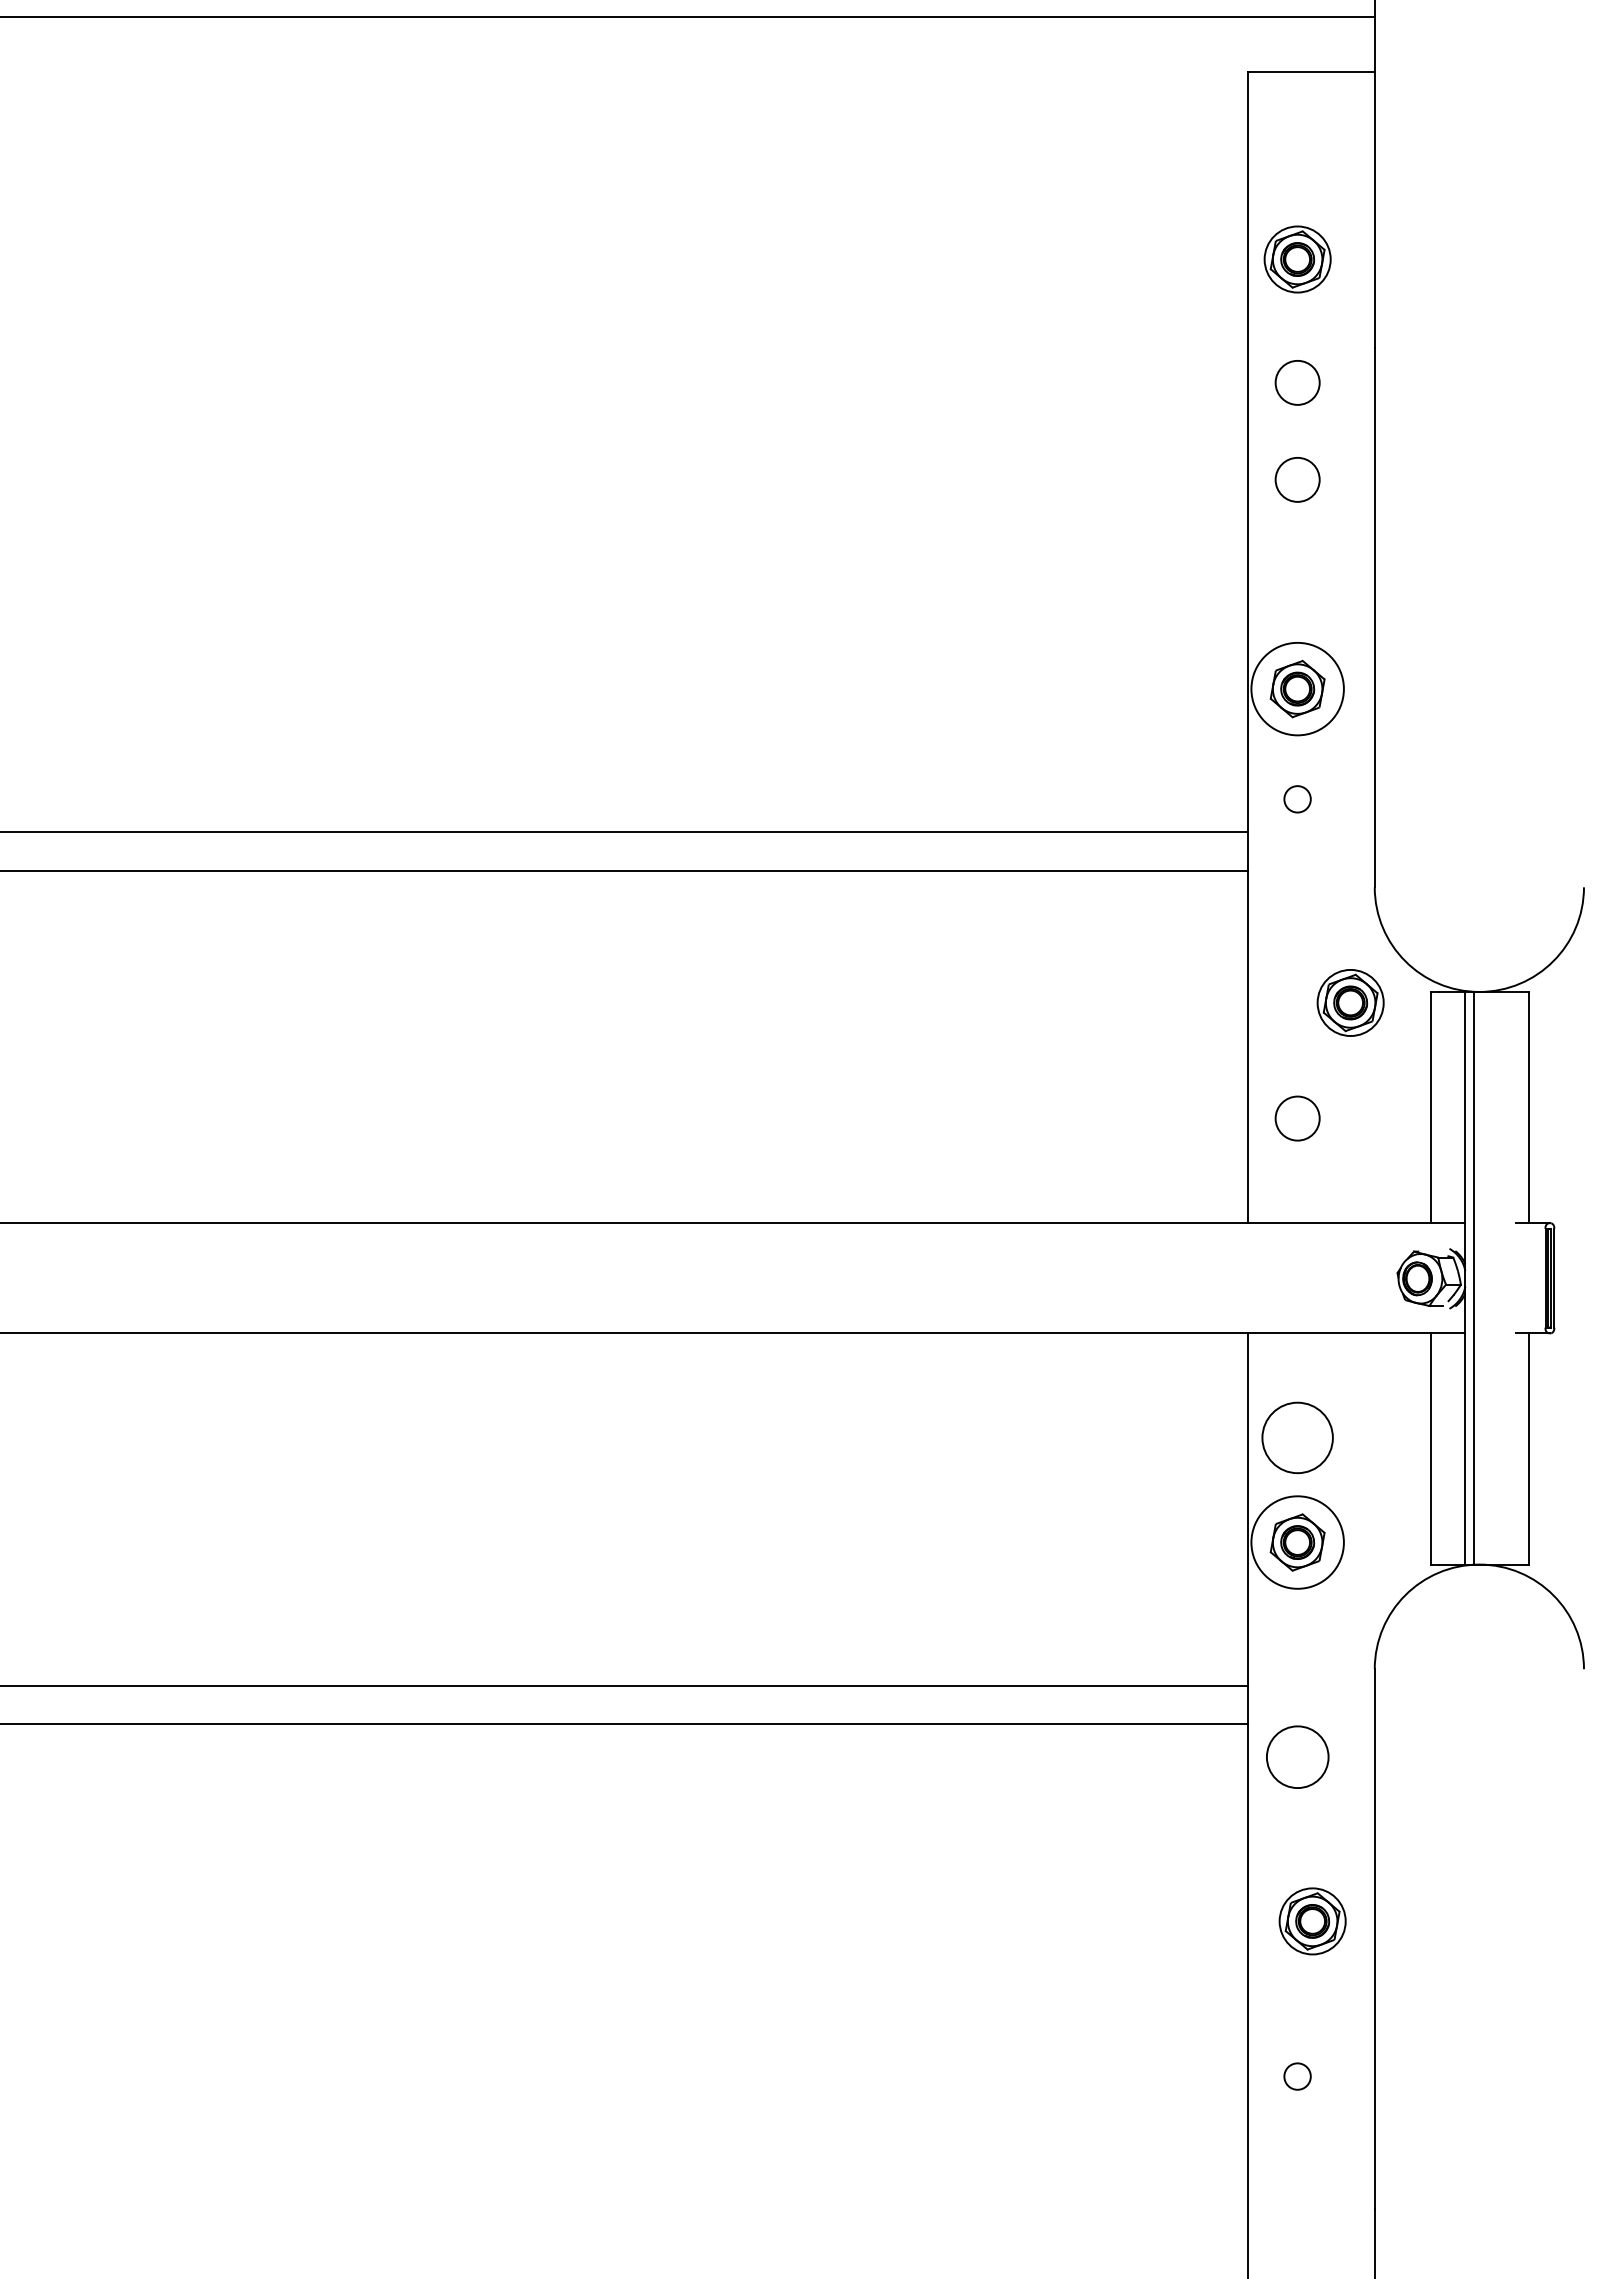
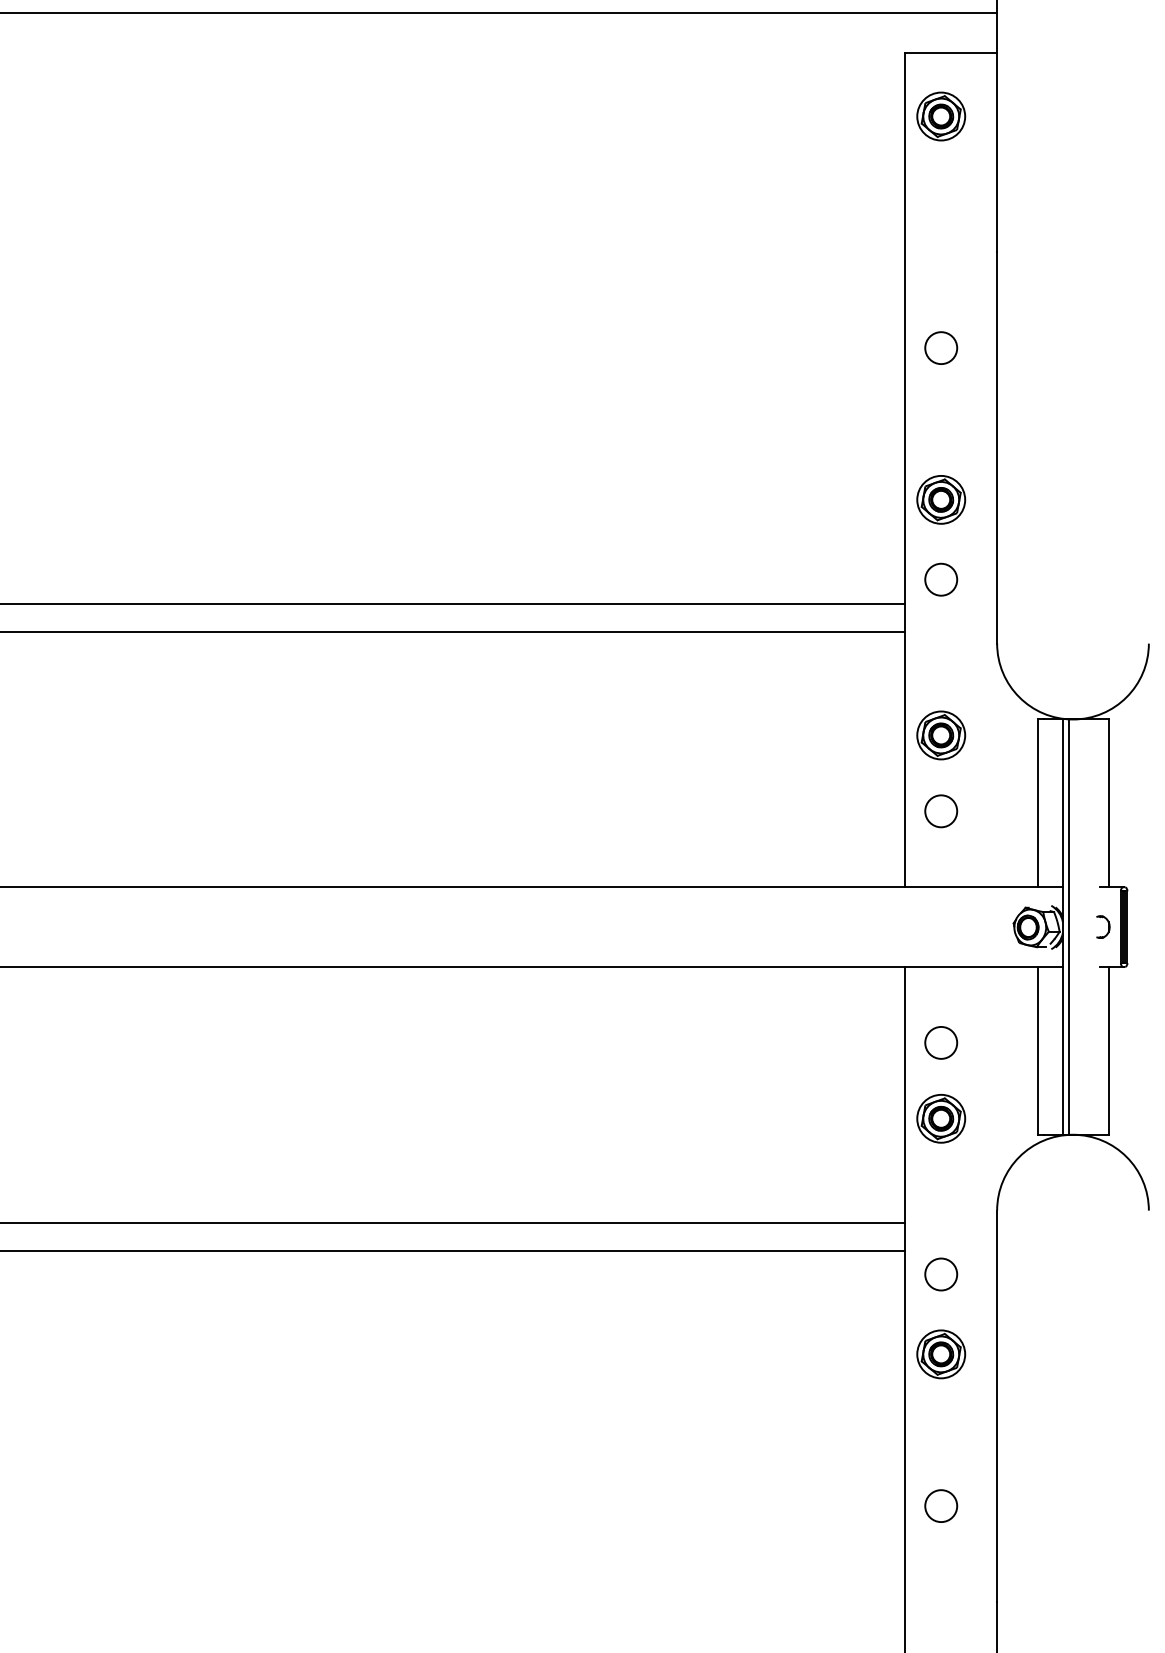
part: (1297, 259) -> (941, 116), moved
circle: (1297, 382) -> (941, 277), removed
circle: (1297, 689) -> (941, 500), size x0.71
circle: (1297, 799) -> (941, 579), size x1.67
part: (1350, 1002) -> (941, 735), moved
part: (1528, 1278) -> (1108, 927), added
circle: (1297, 1437) -> (941, 1042), size x0.62
circle: (1297, 1542) -> (941, 1118), size x0.71
circle: (1297, 1757) -> (941, 1274), size x0.71
part: (1312, 1921) -> (941, 1354), moved
circle: (1297, 2076) -> (941, 1506), size x1.67

